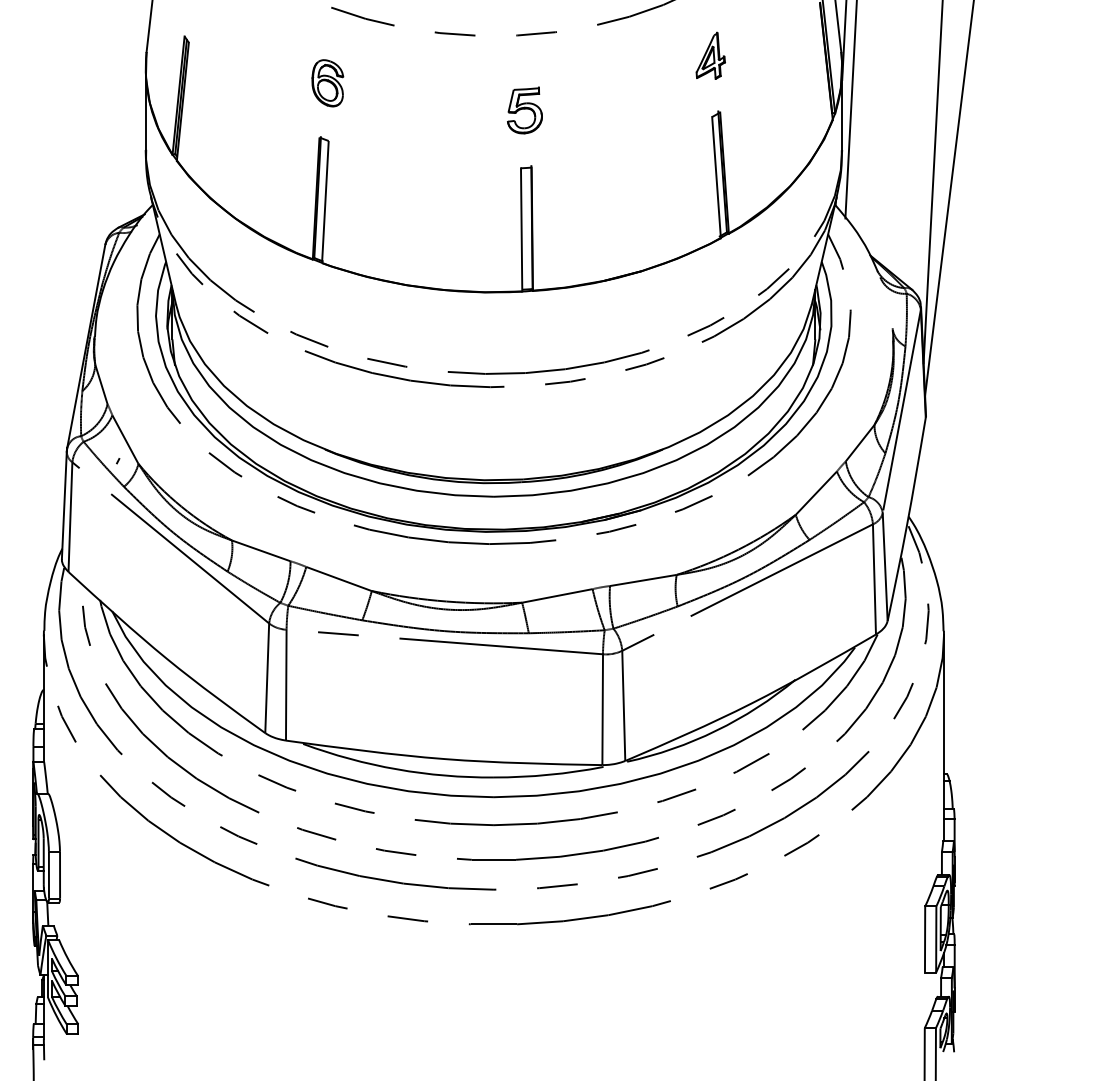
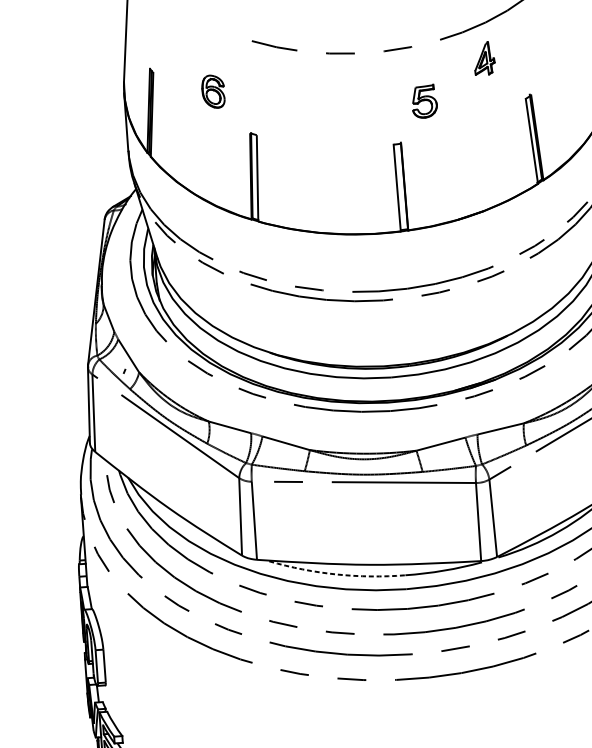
part: (710, 55) -> (484, 58), moved
part: (327, 83) -> (213, 91), moved
part: (524, 110) -> (424, 101), moved
arc: (397, 769) -> (337, 574), solid -> dashed

